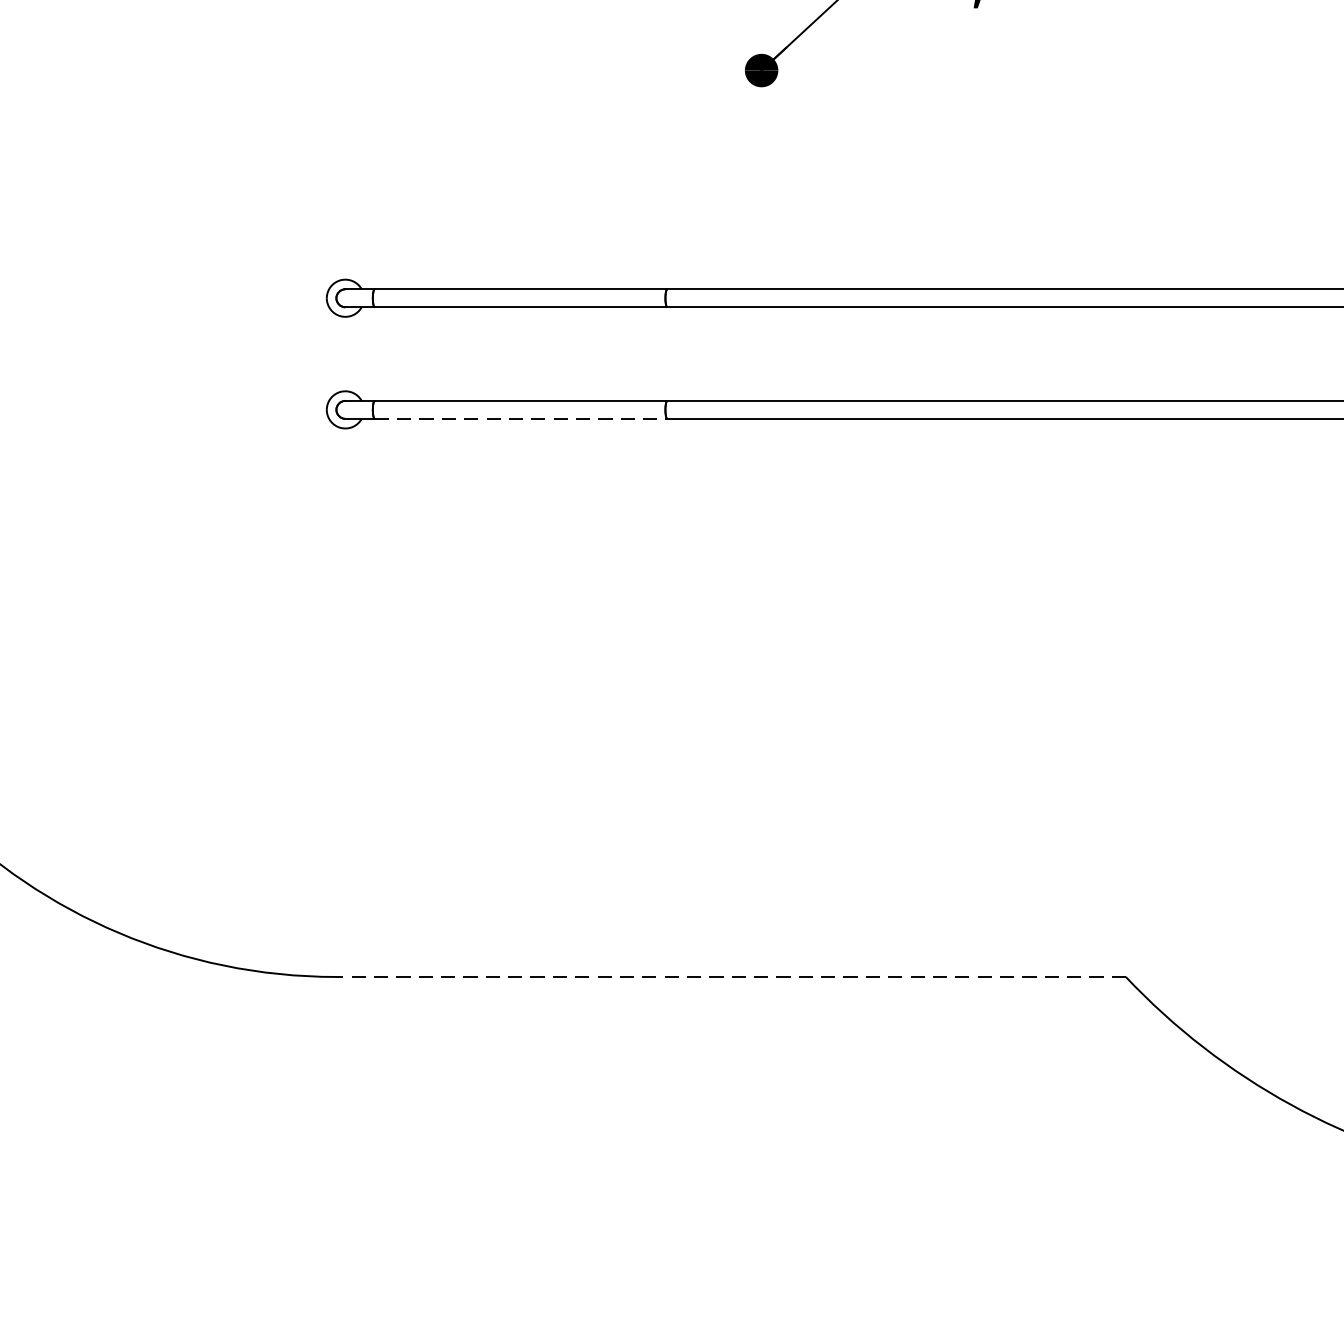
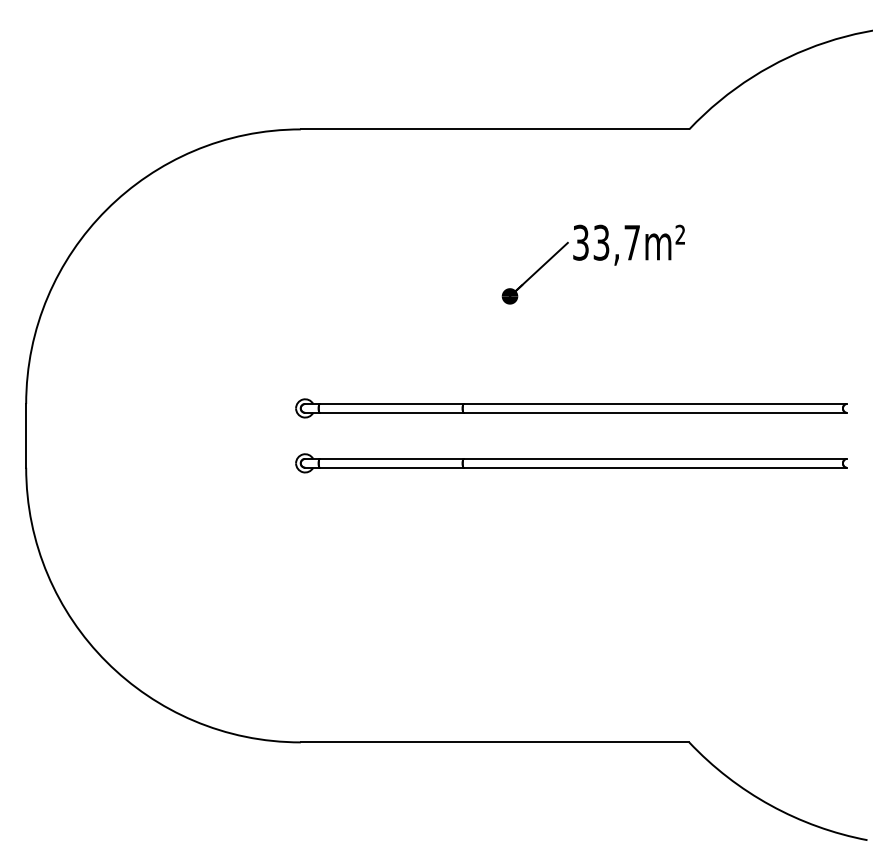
line: (520, 418) -> (391, 467), dashed -> solid
line: (730, 977) -> (494, 742), dashed -> solid

